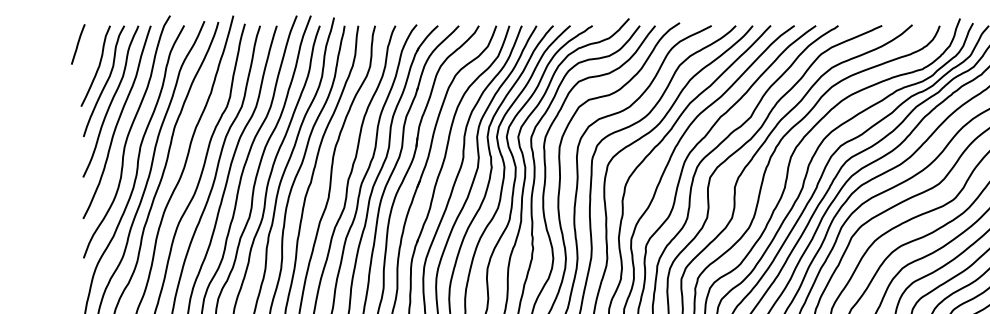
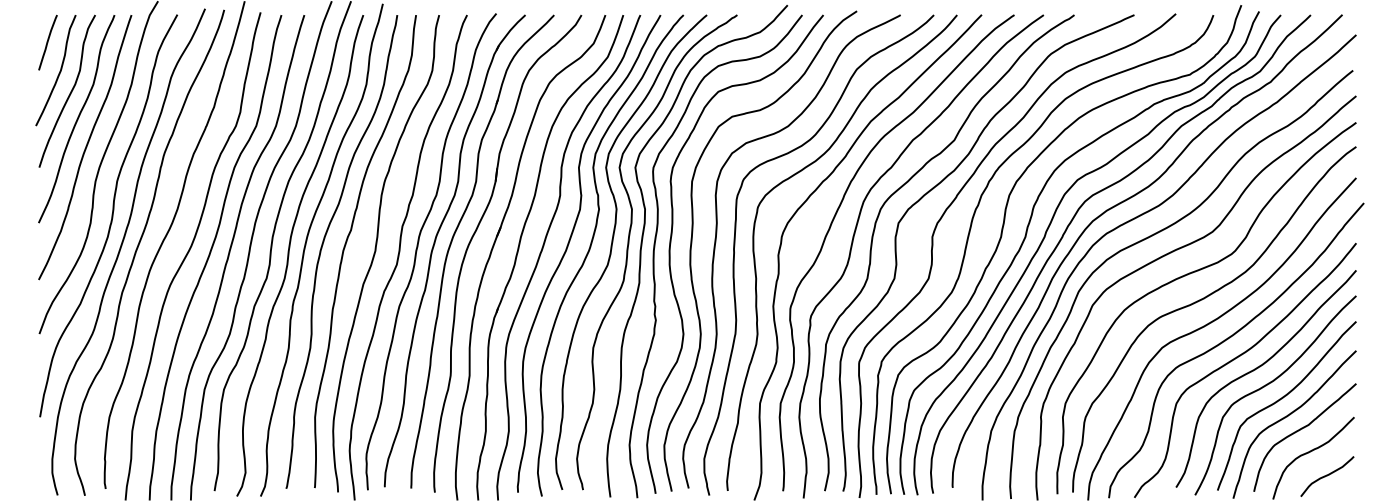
curve: (77, 44) -> (47, 42), moved

